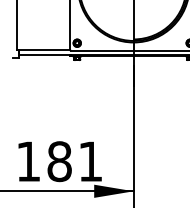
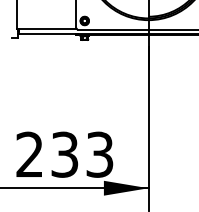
text: (59, 161) -> (64, 154), 181 -> 233

